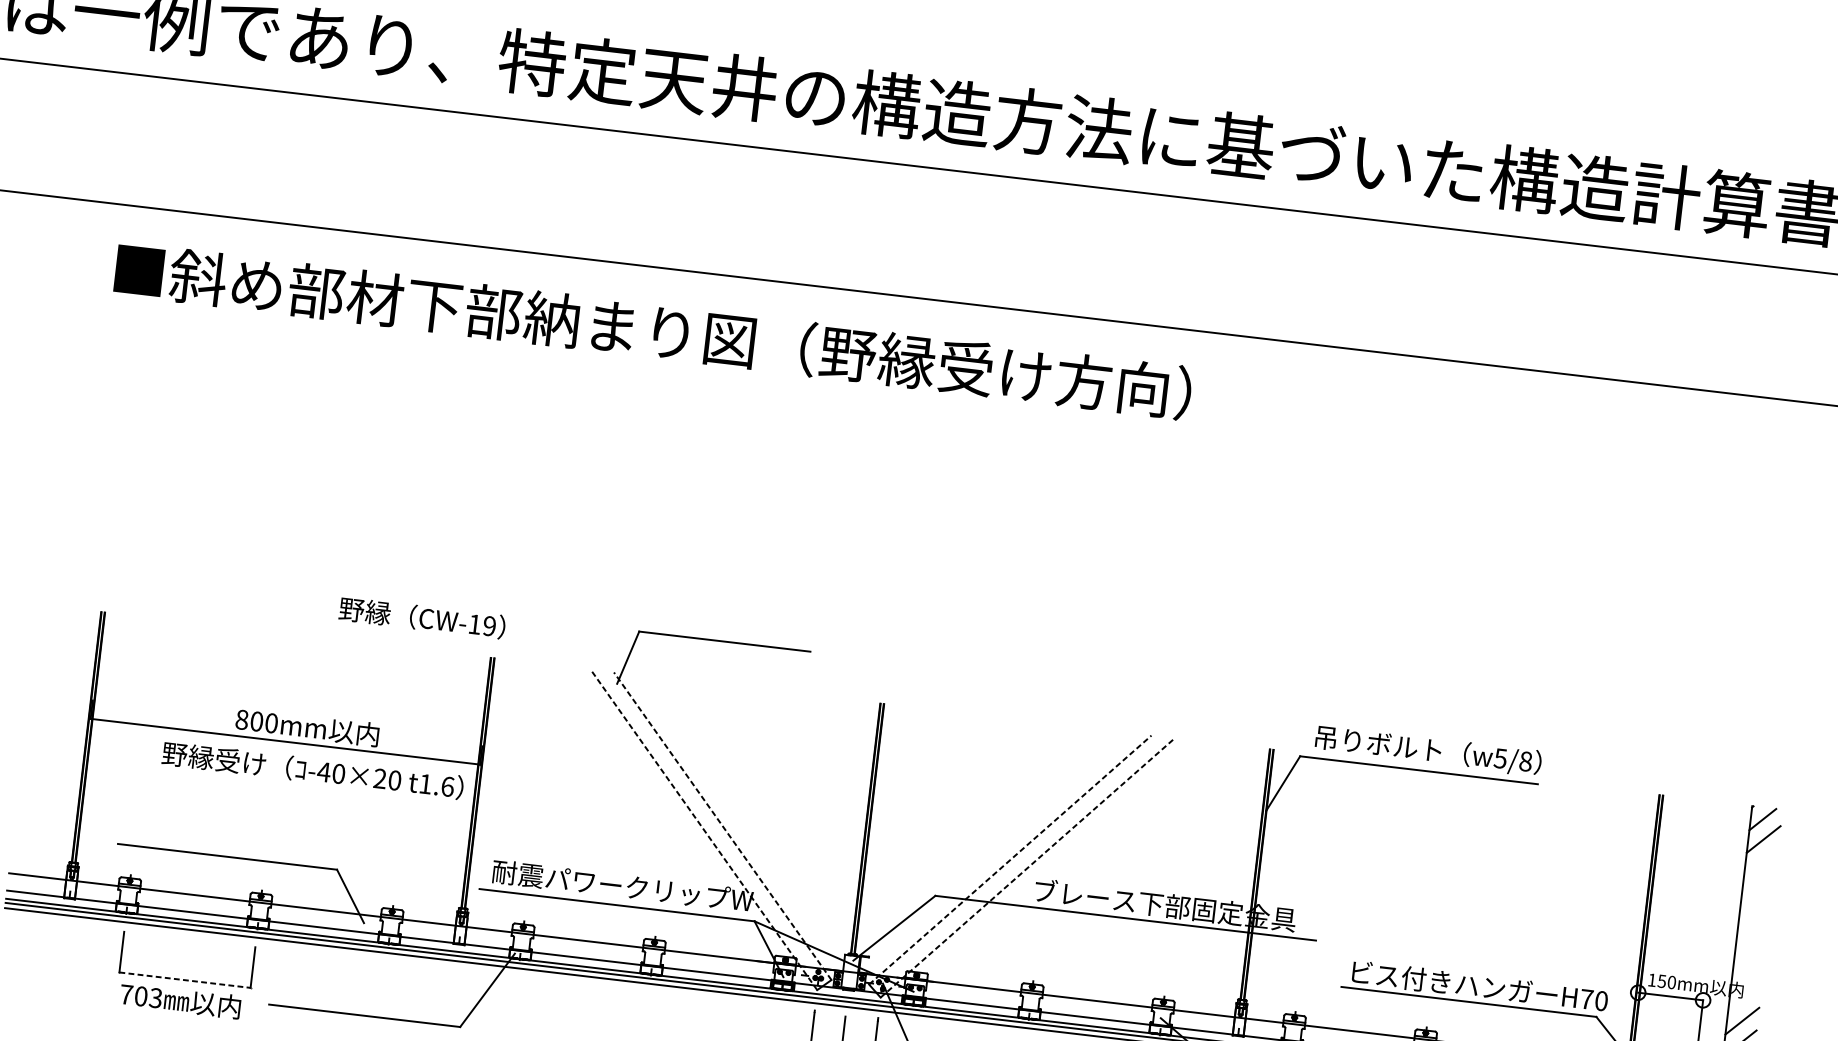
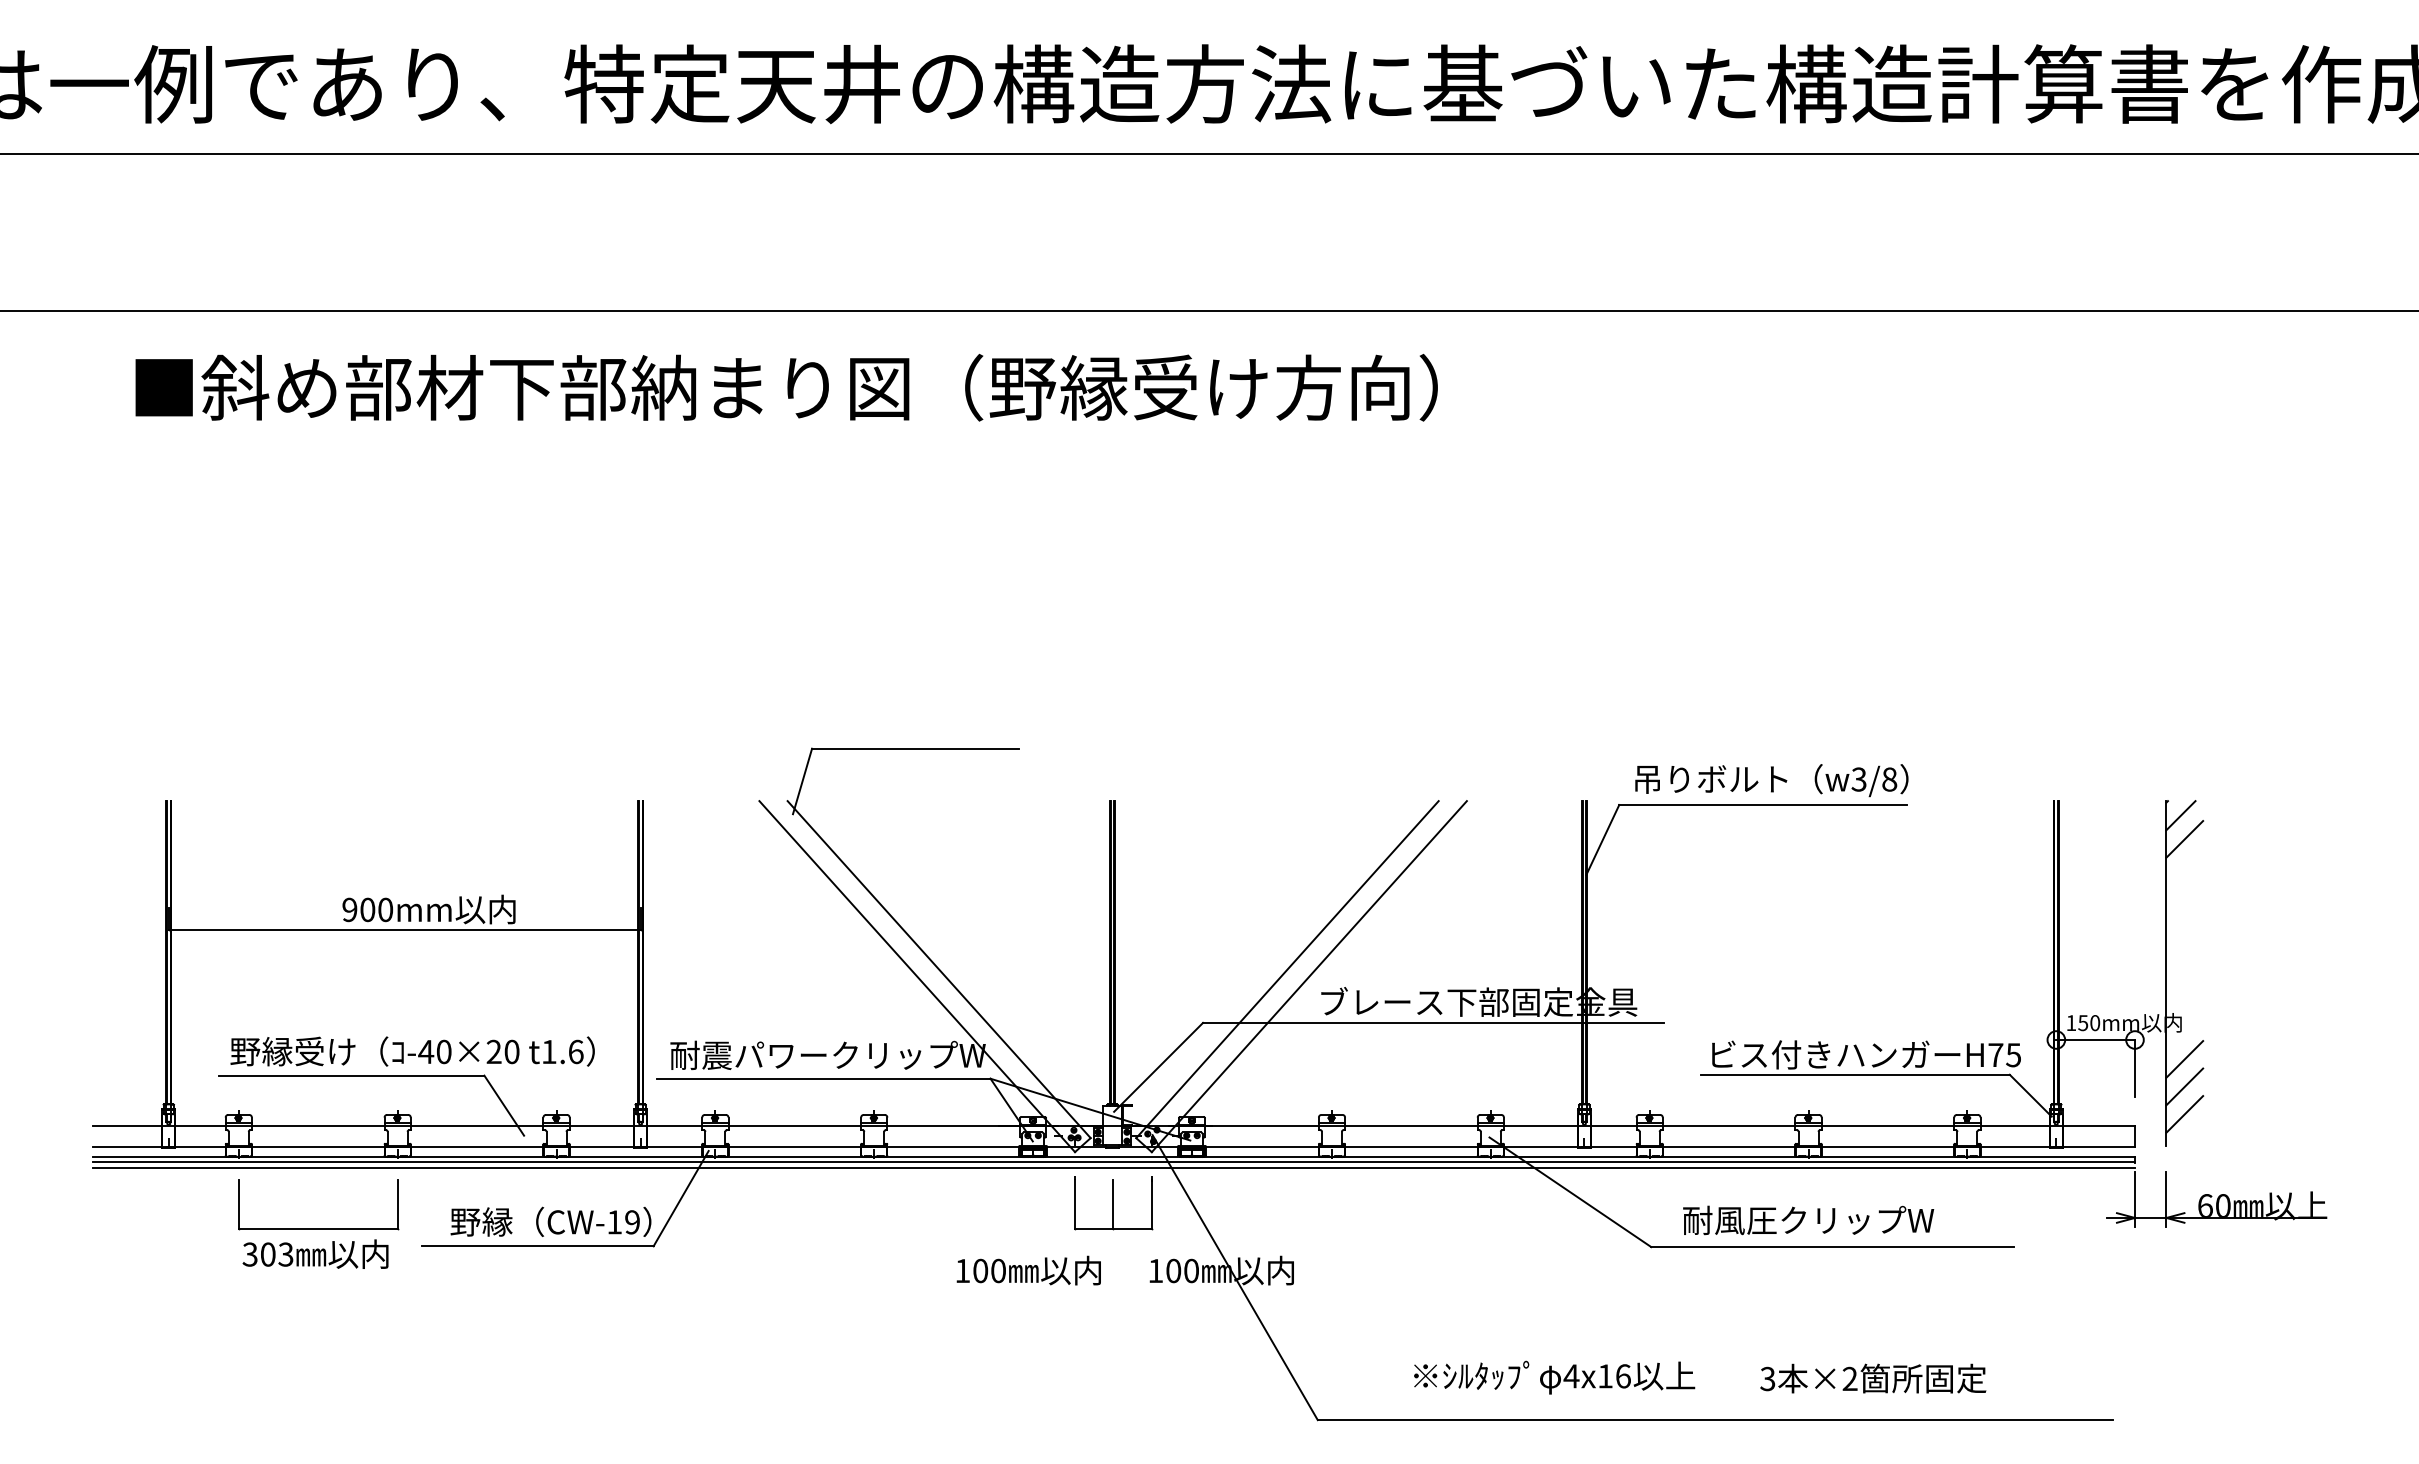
text: (421, 617) -> (550, 1221), moved
text: (241, 719) -> (349, 909), 800mm -> 900mm
text: (1500, 758) -> (1859, 779), w5/8 -> w3/8
text: (312, 770) -> (412, 1051), moved
line: (723, 826) -> (939, 969), dashed -> solid
line: (703, 829) -> (916, 976), dashed -> solid
line: (1010, 859) -> (1287, 969), dashed -> solid
line: (1027, 867) -> (1309, 976), dashed -> solid
line: (185, 979) -> (318, 1228), dashed -> solid
text: (125, 994) -> (249, 1254), 703 -> 303
text: (1601, 1001) -> (2013, 1055), H70 -> H75

